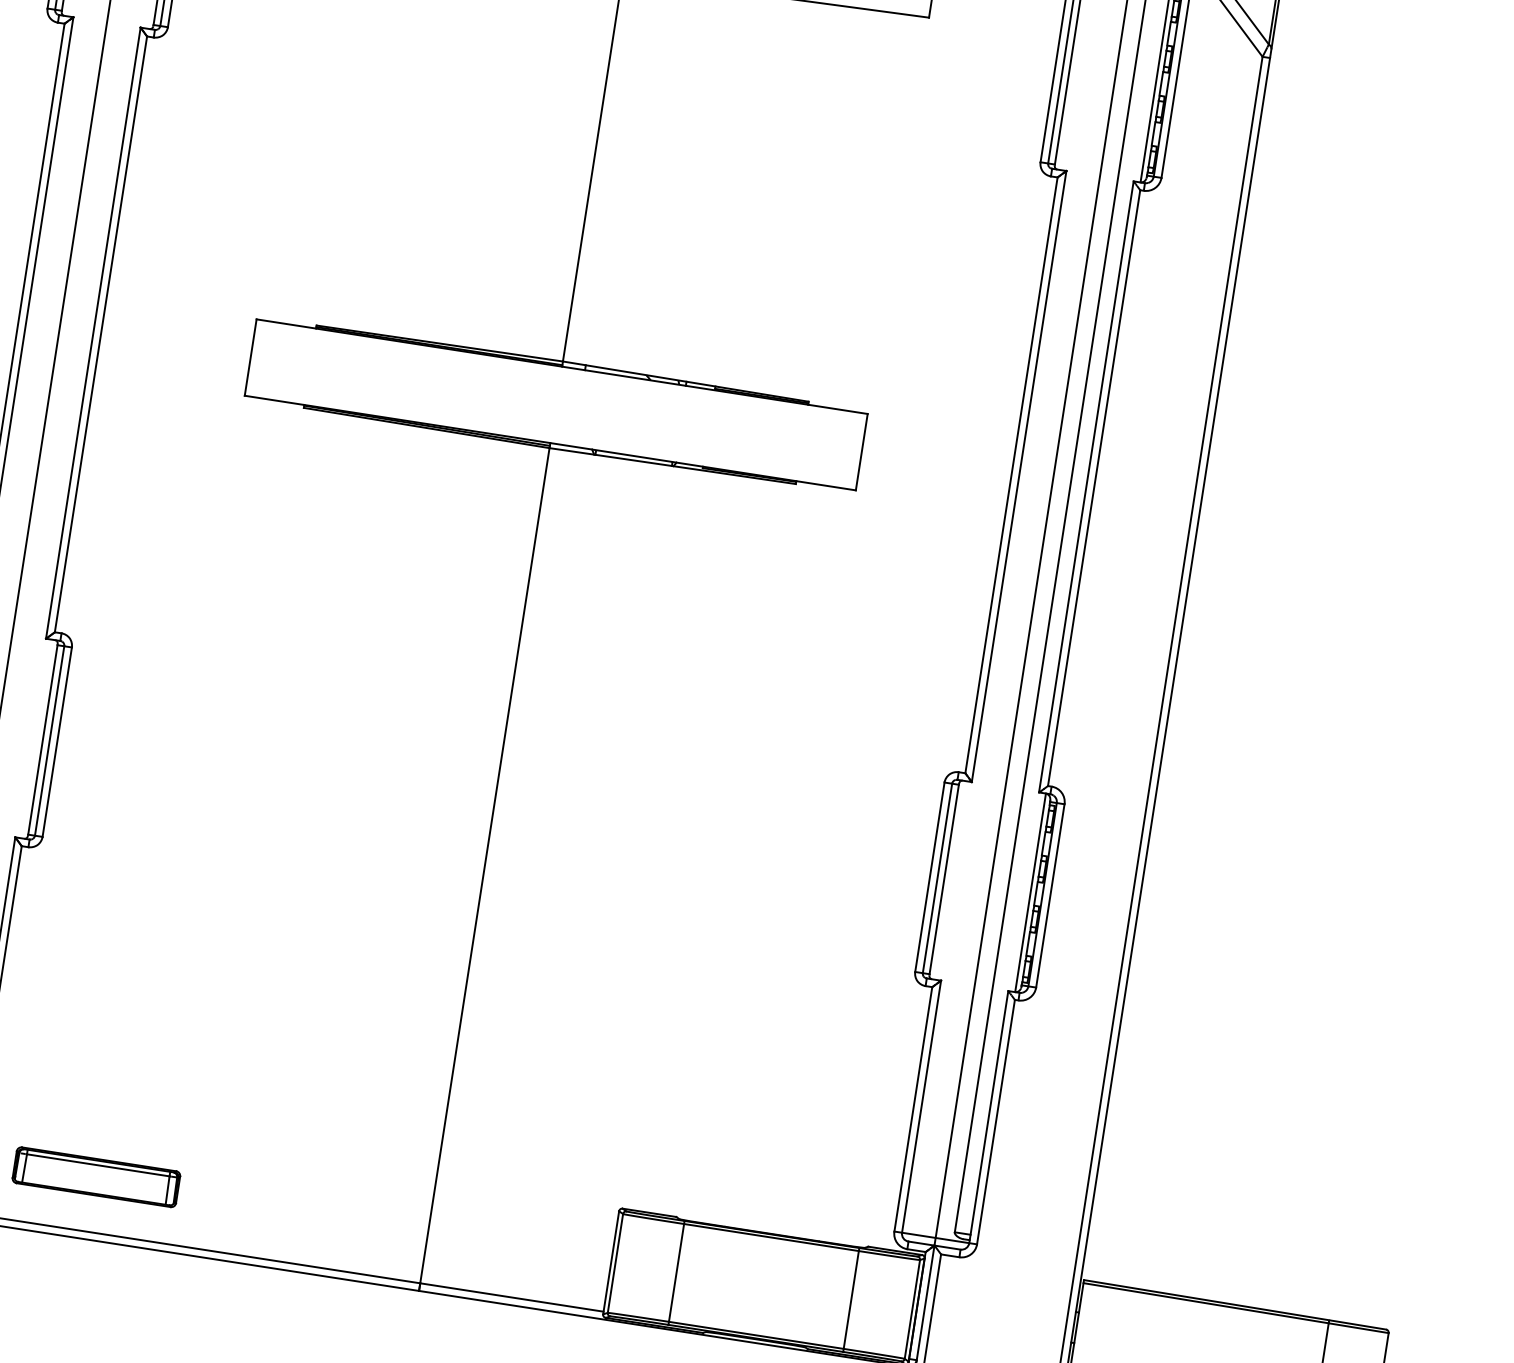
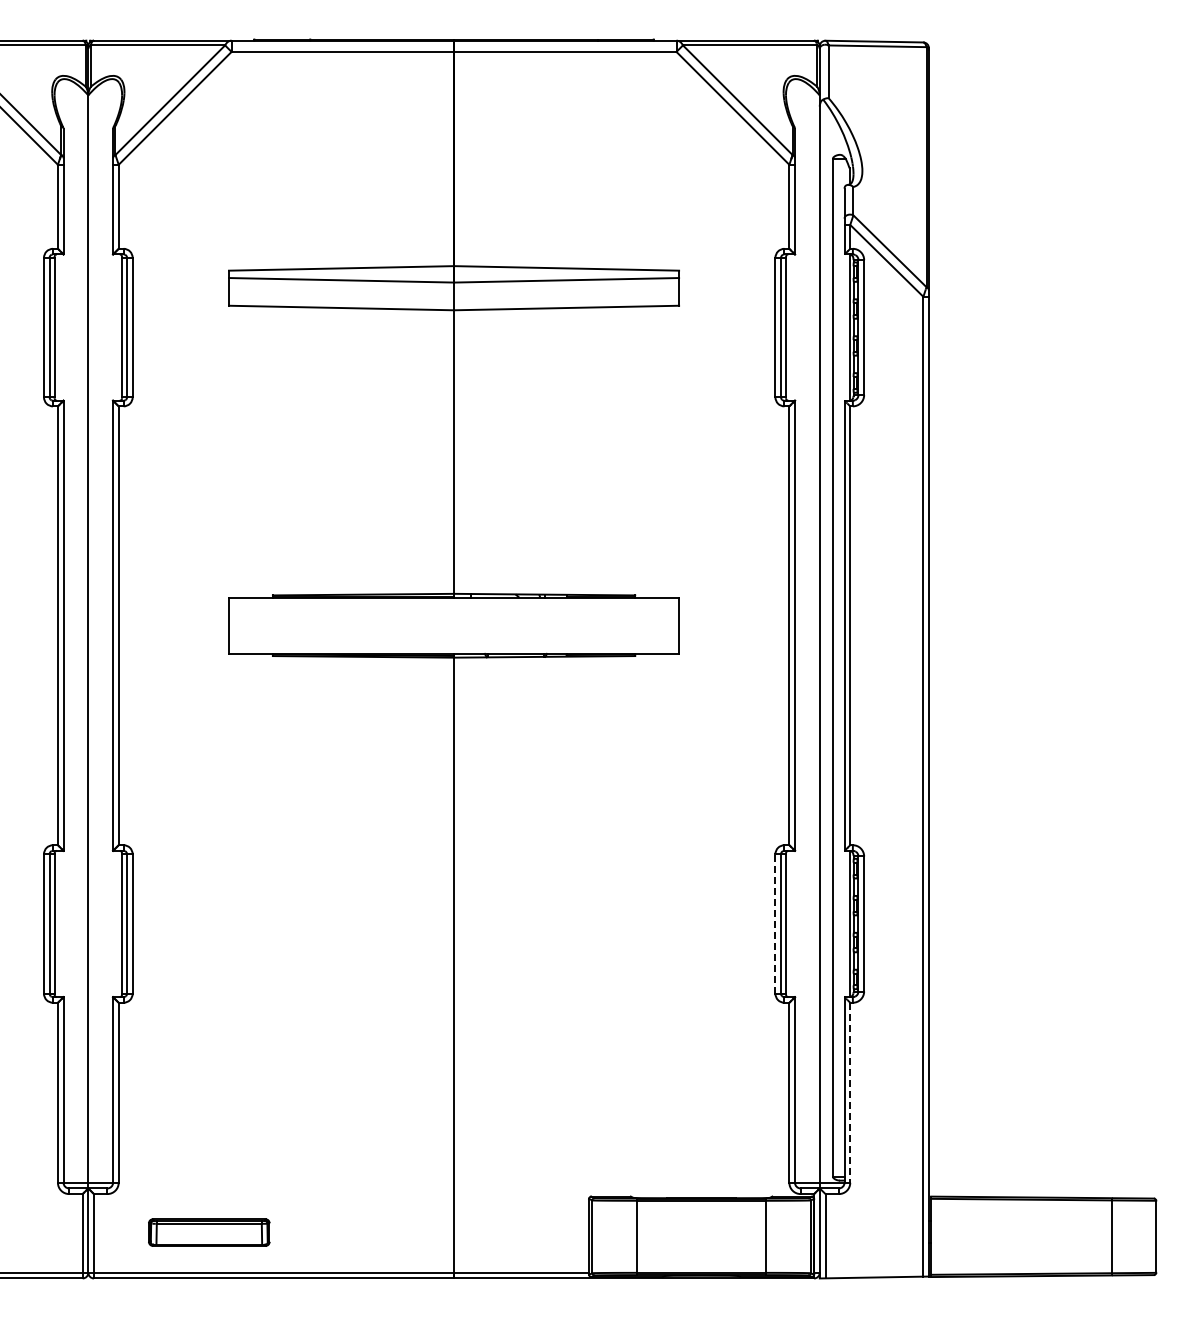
line: (930, 876) -> (775, 923), solid -> dashed
line: (996, 1123) -> (850, 1093), solid -> dashed

